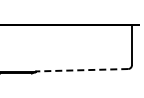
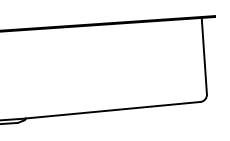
line: (81, 70) -> (111, 110), dashed -> solid

